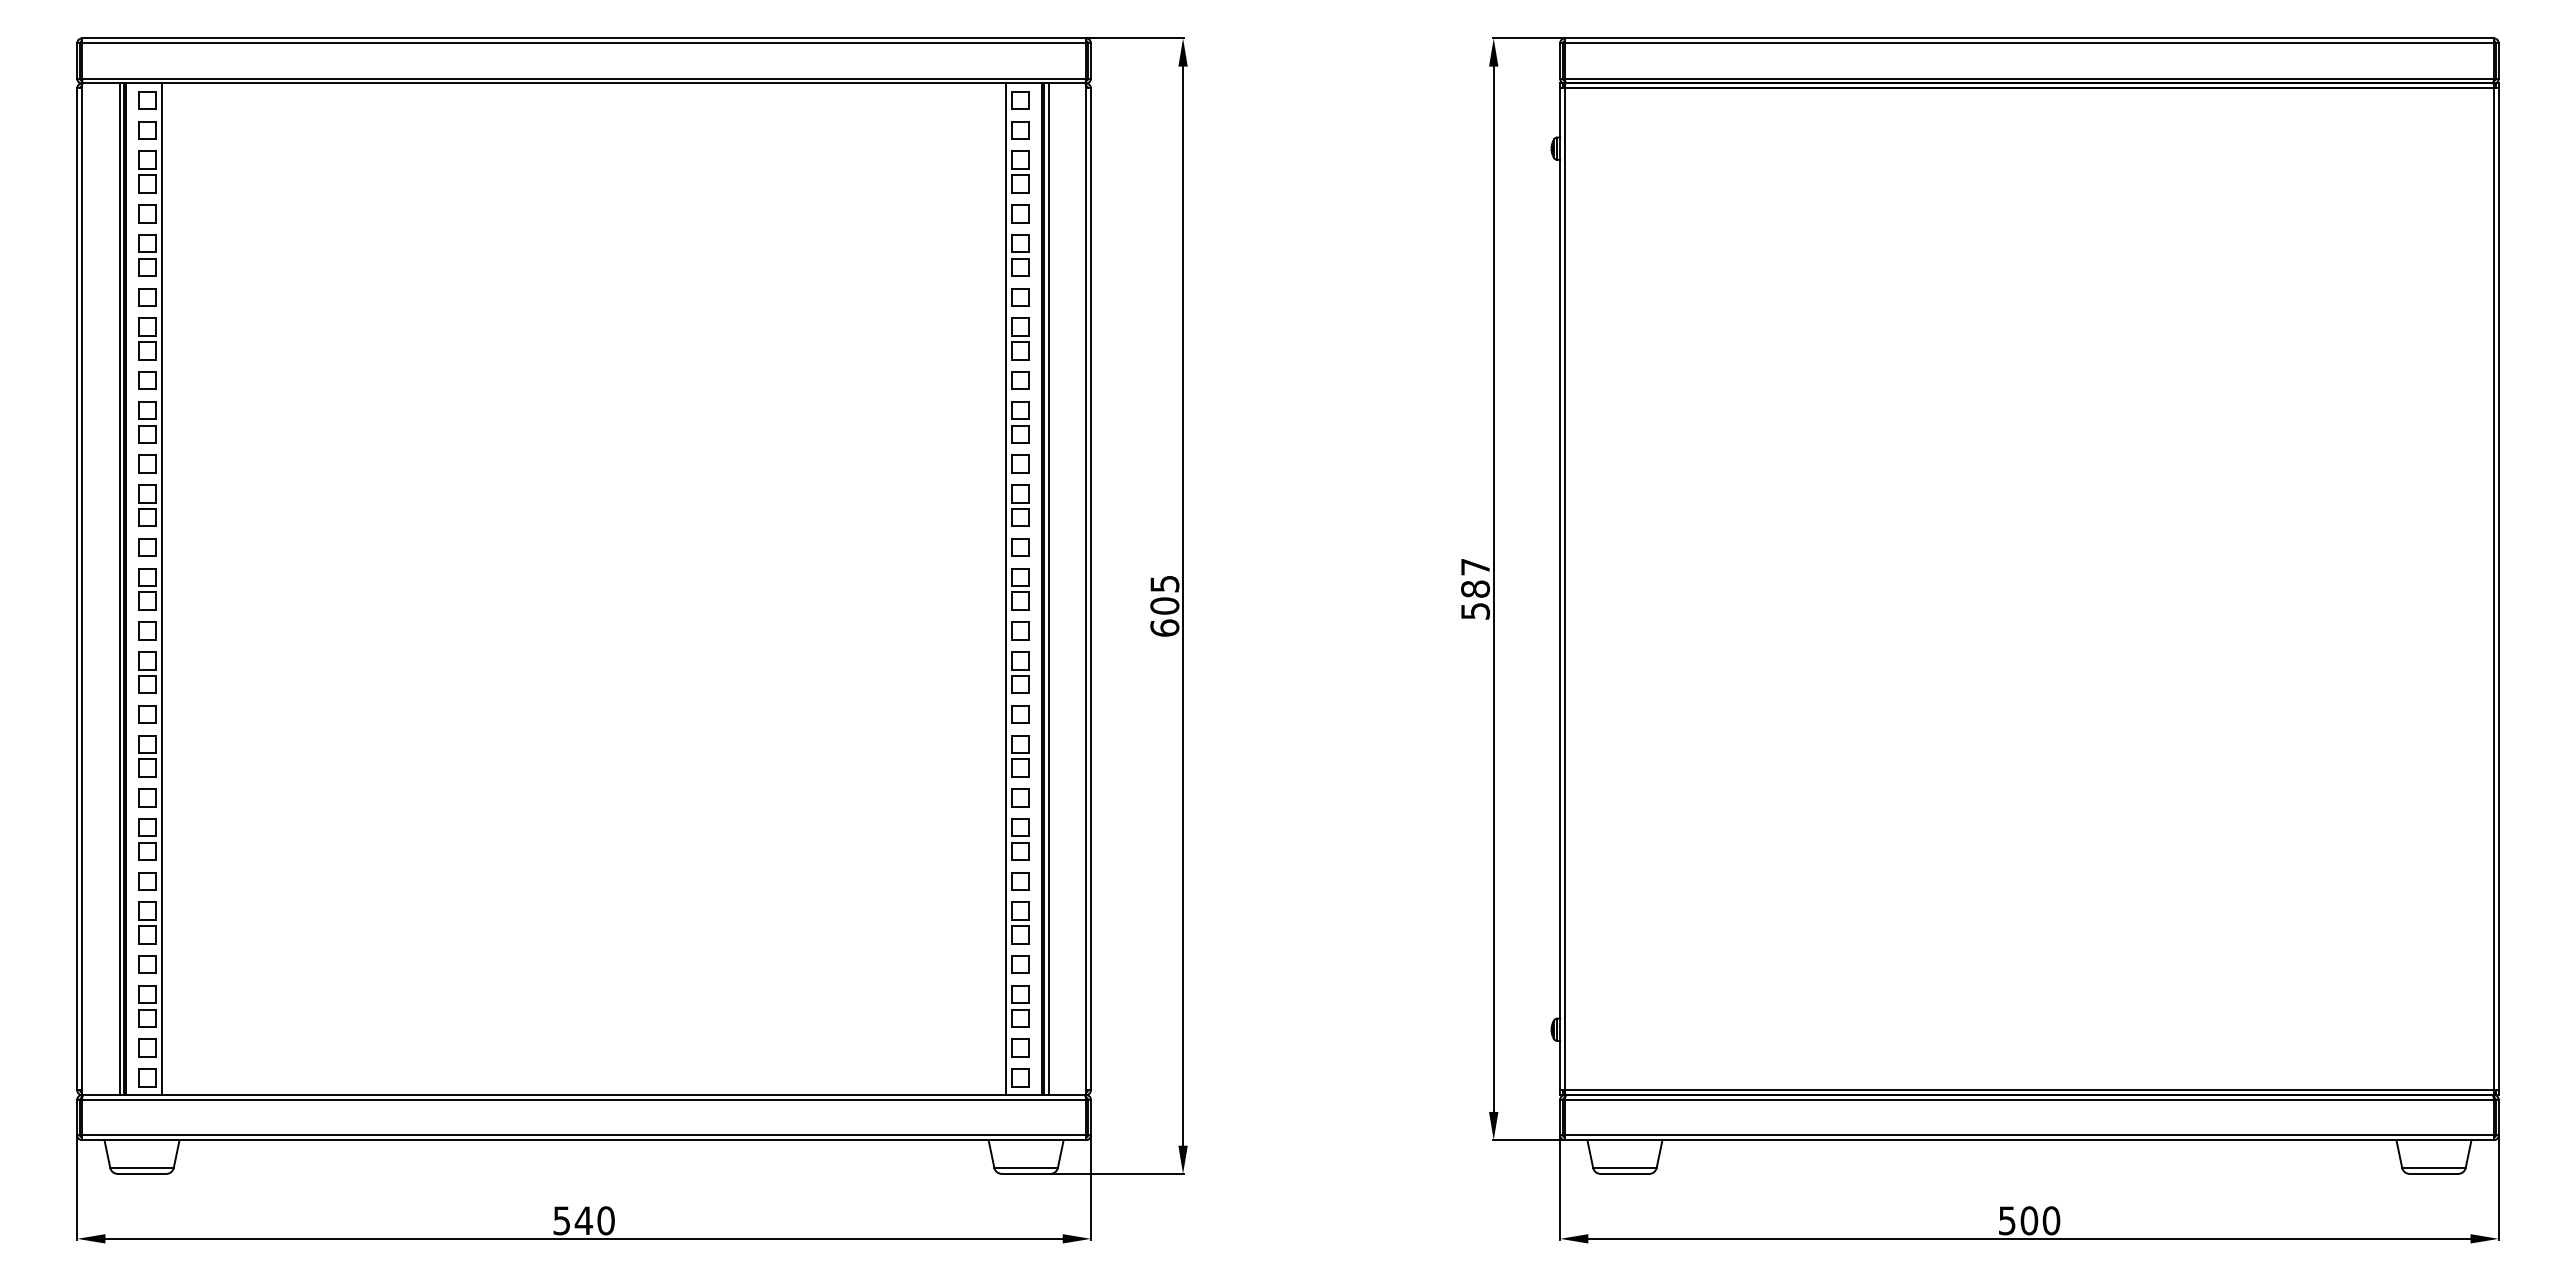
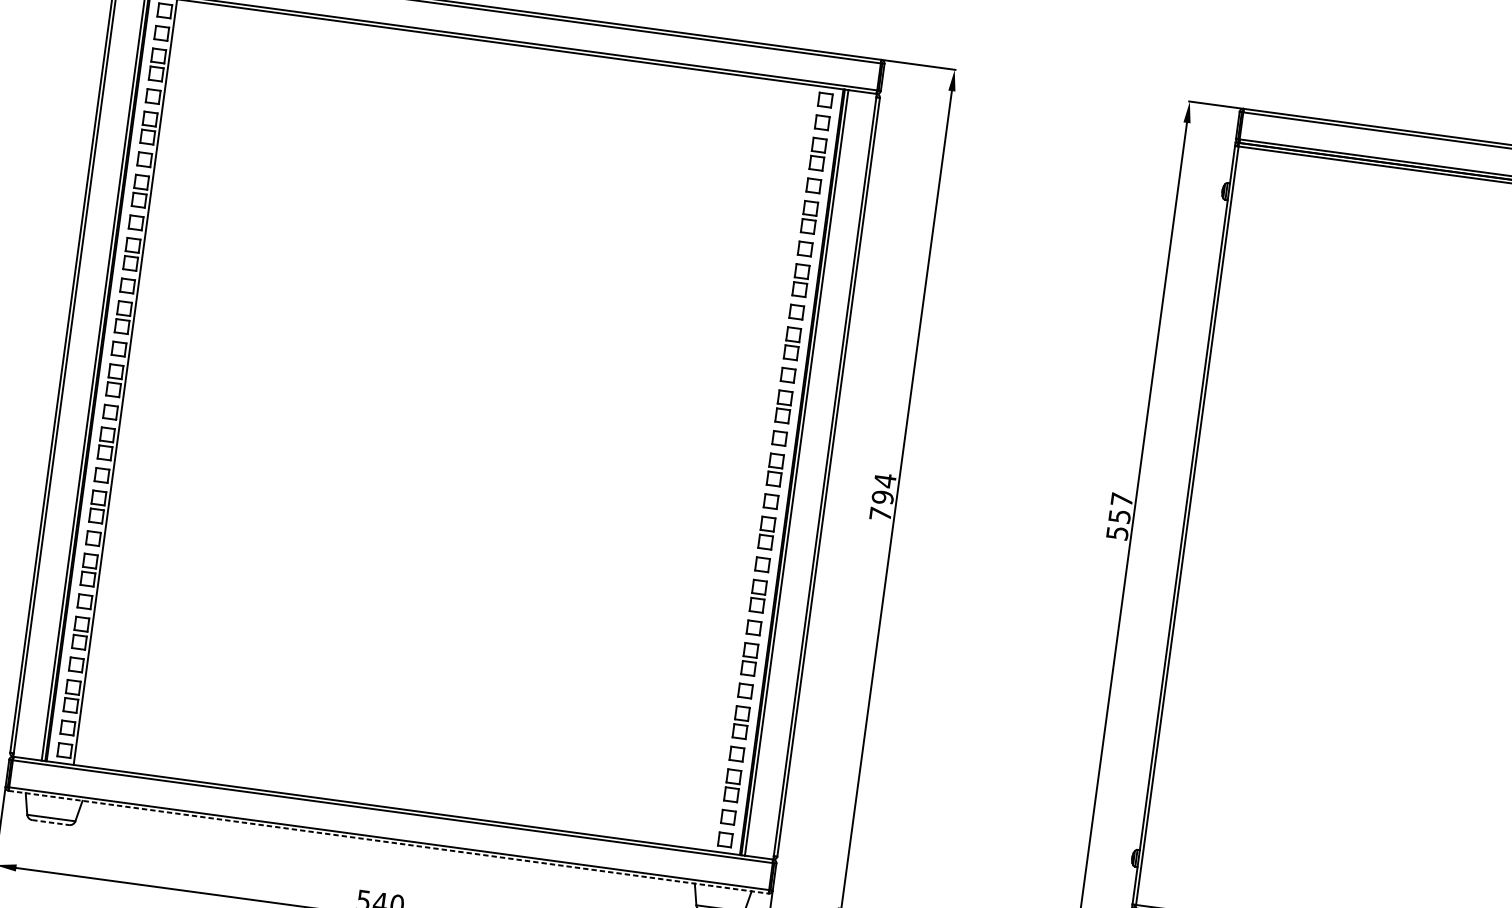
text: (1475, 588) -> (1119, 515), 587 -> 557
line: (1006, 589) -> (764, 468), removed
text: (1164, 605) -> (882, 497), 605 -> 794
line: (584, 1140) -> (388, 842), solid -> dashed
line: (142, 1173) -> (51, 822), solid -> dashed

